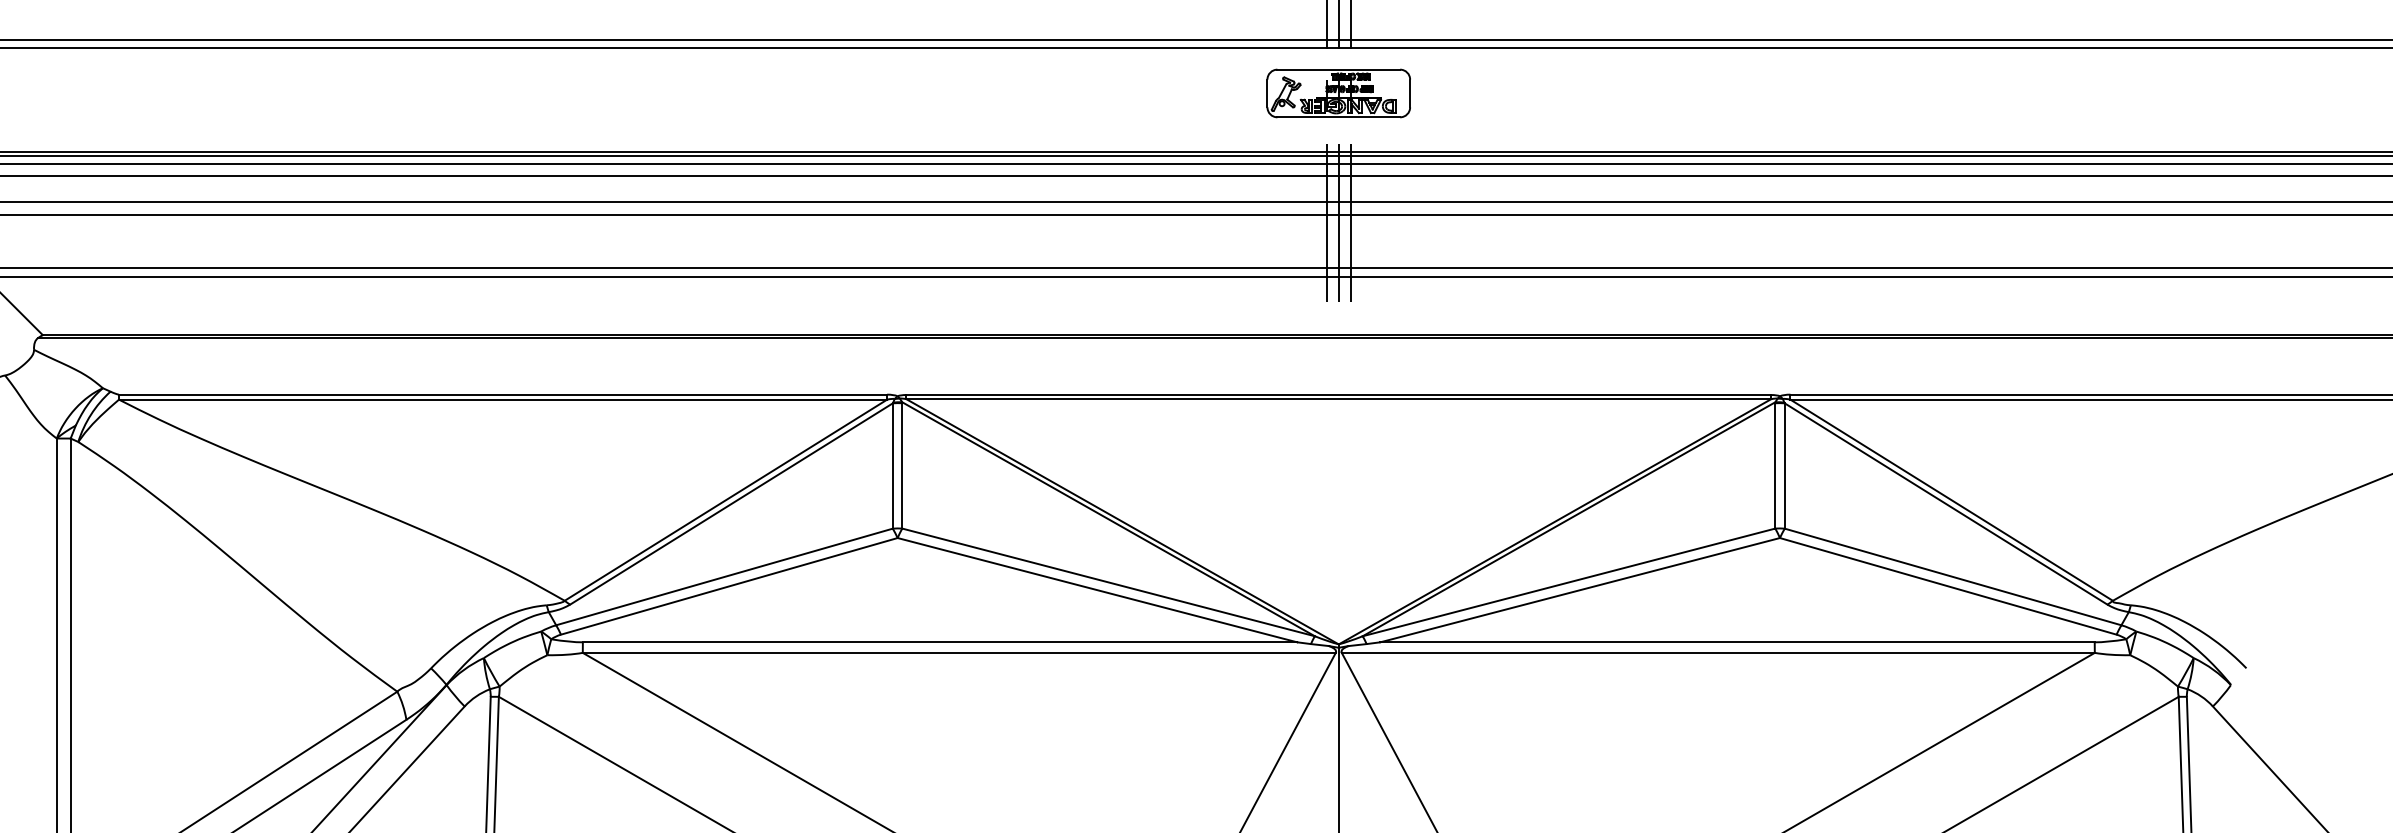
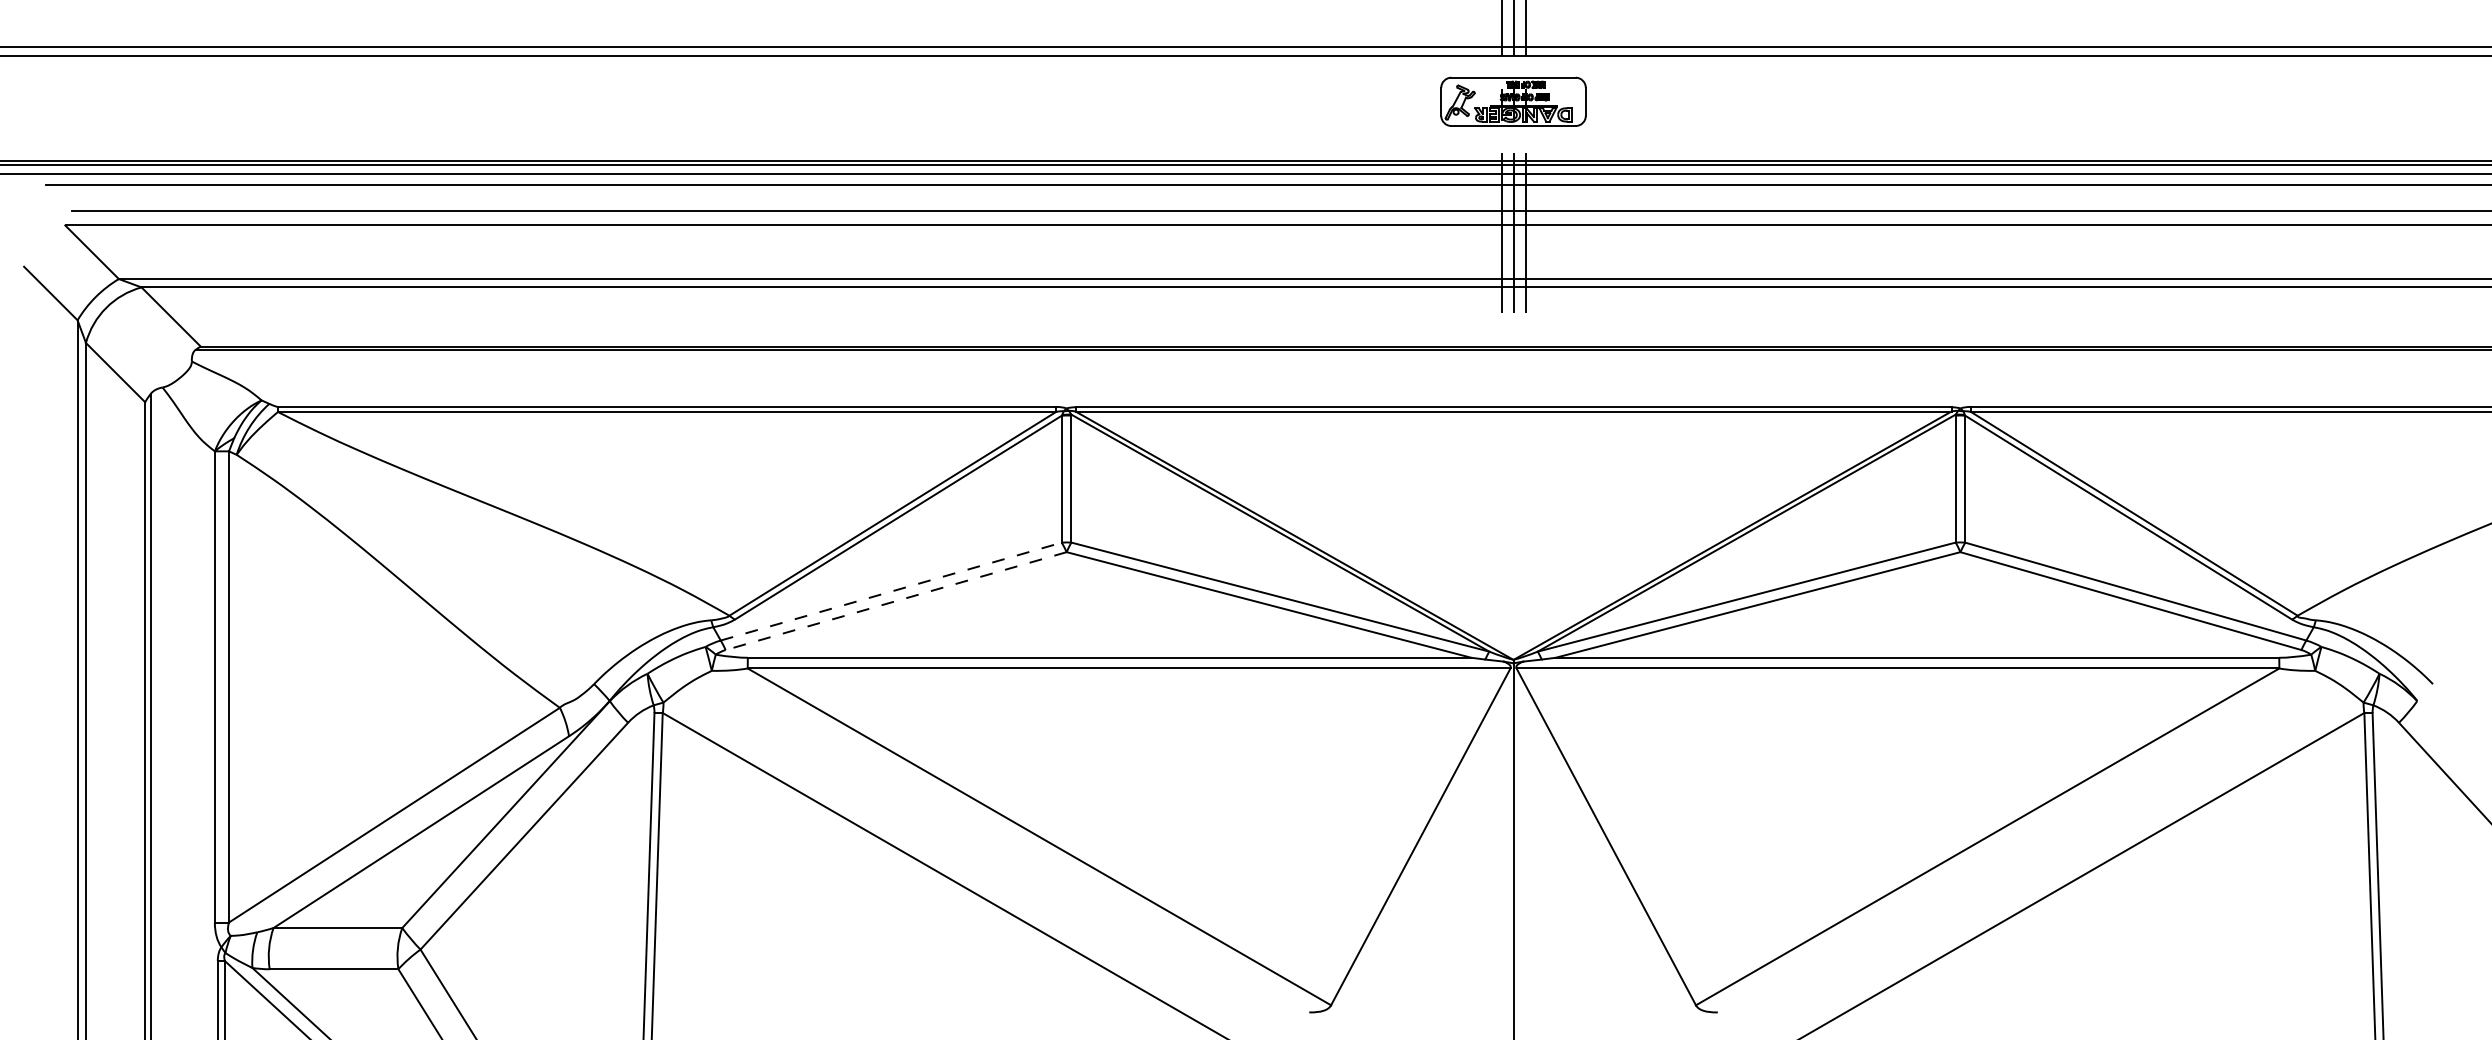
line: (724, 576) -> (891, 591), solid -> dashed
line: (728, 586) -> (895, 601), solid -> dashed

